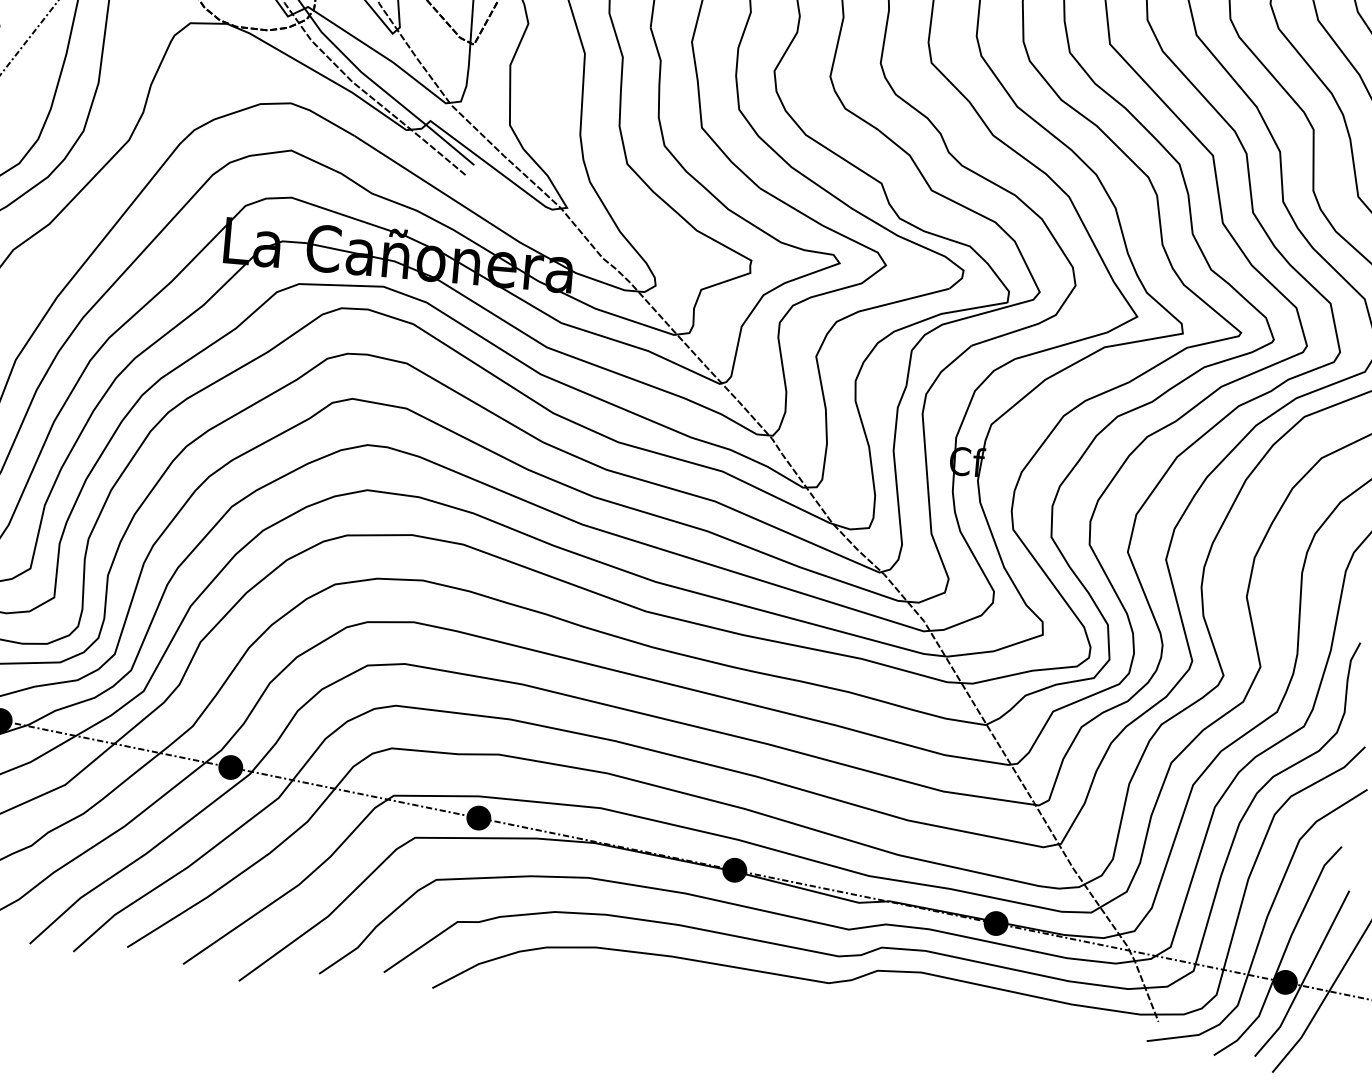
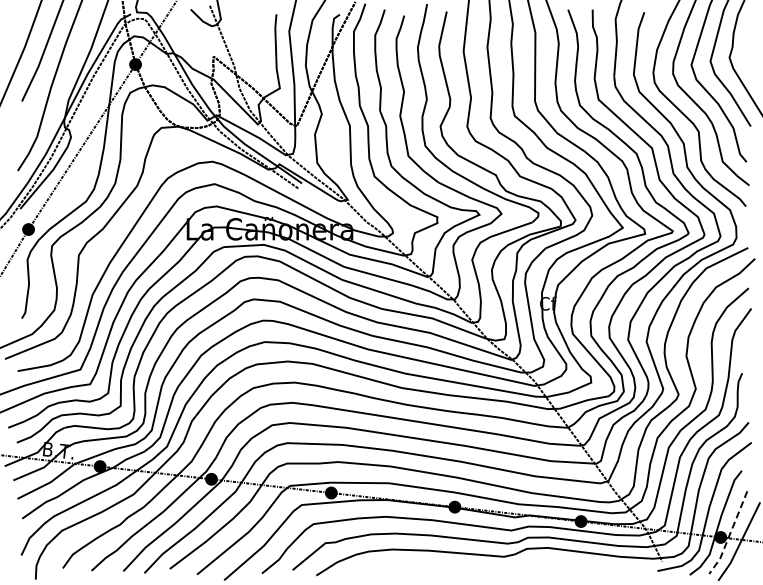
line: (1304, 977) -> (729, 534), solid -> dashed

